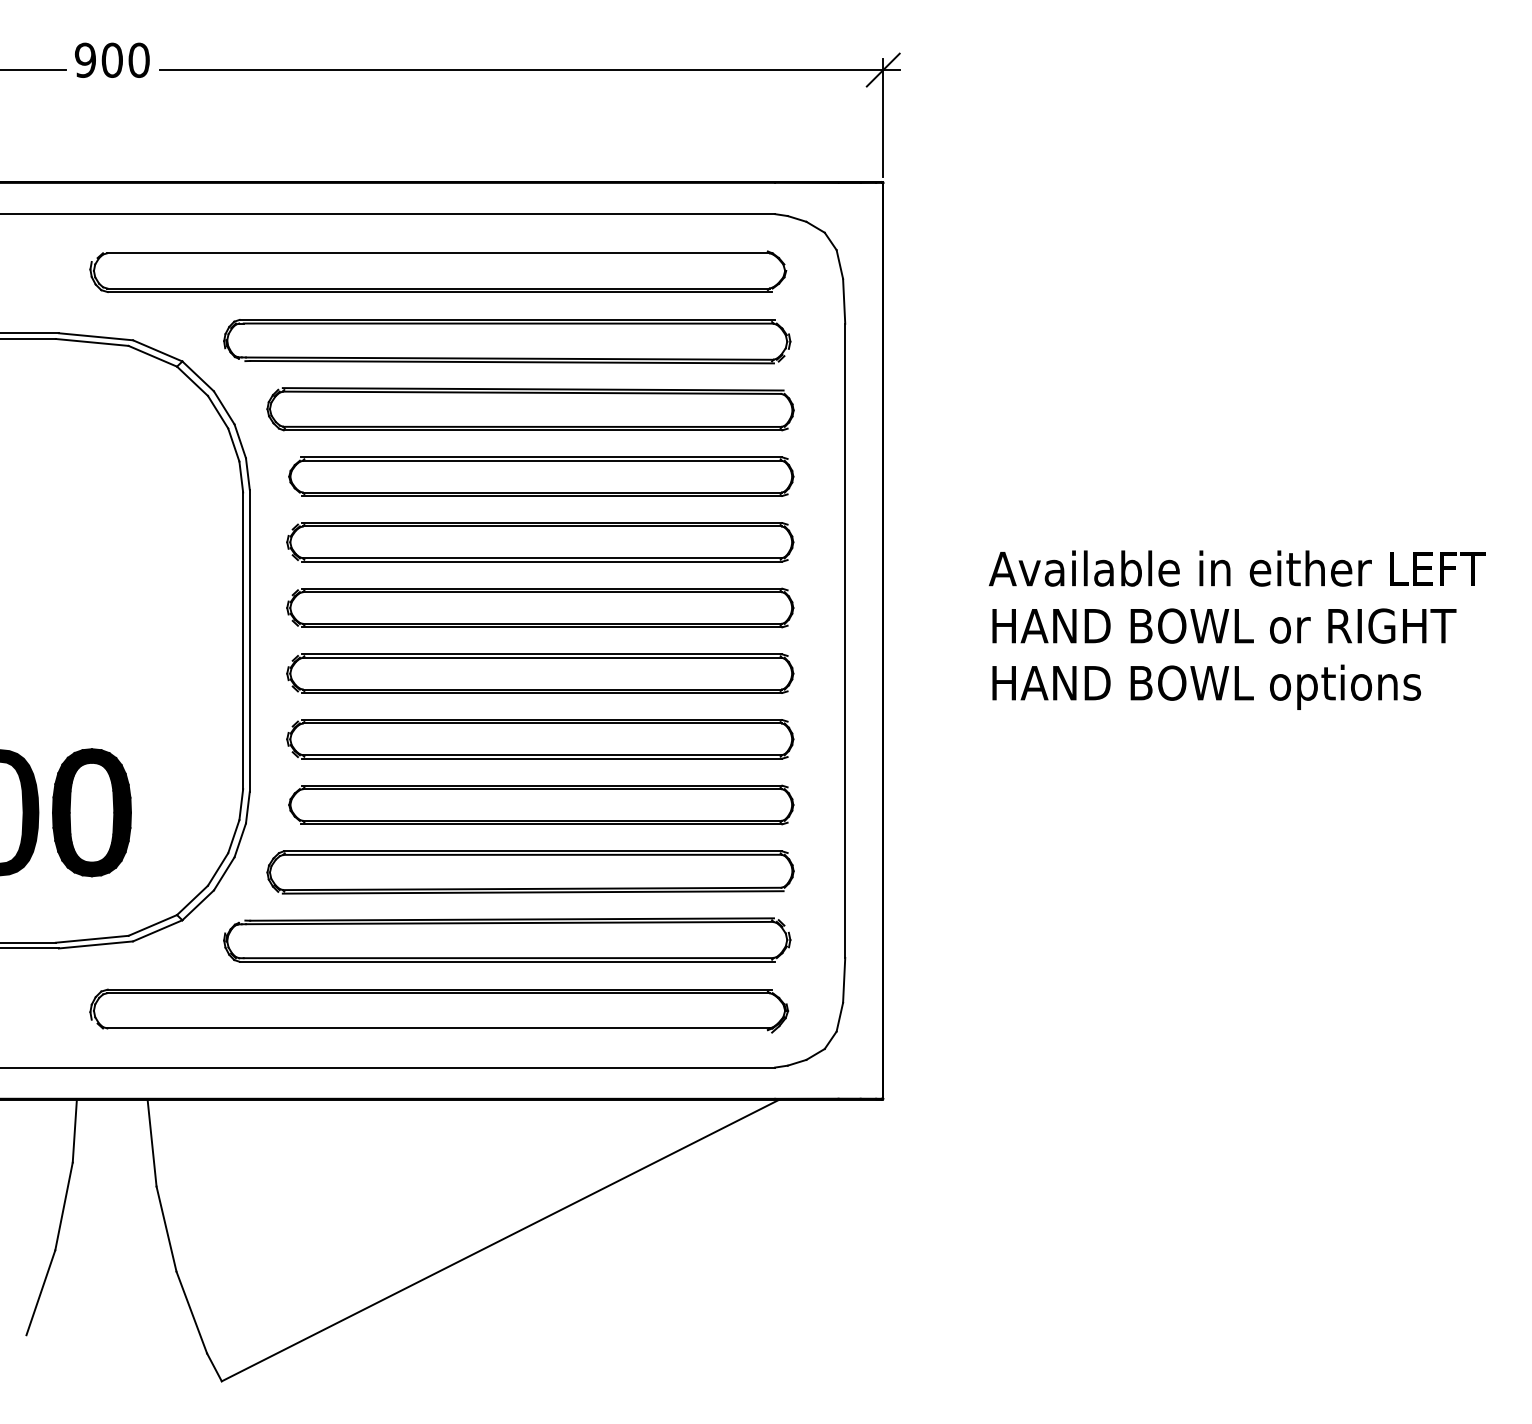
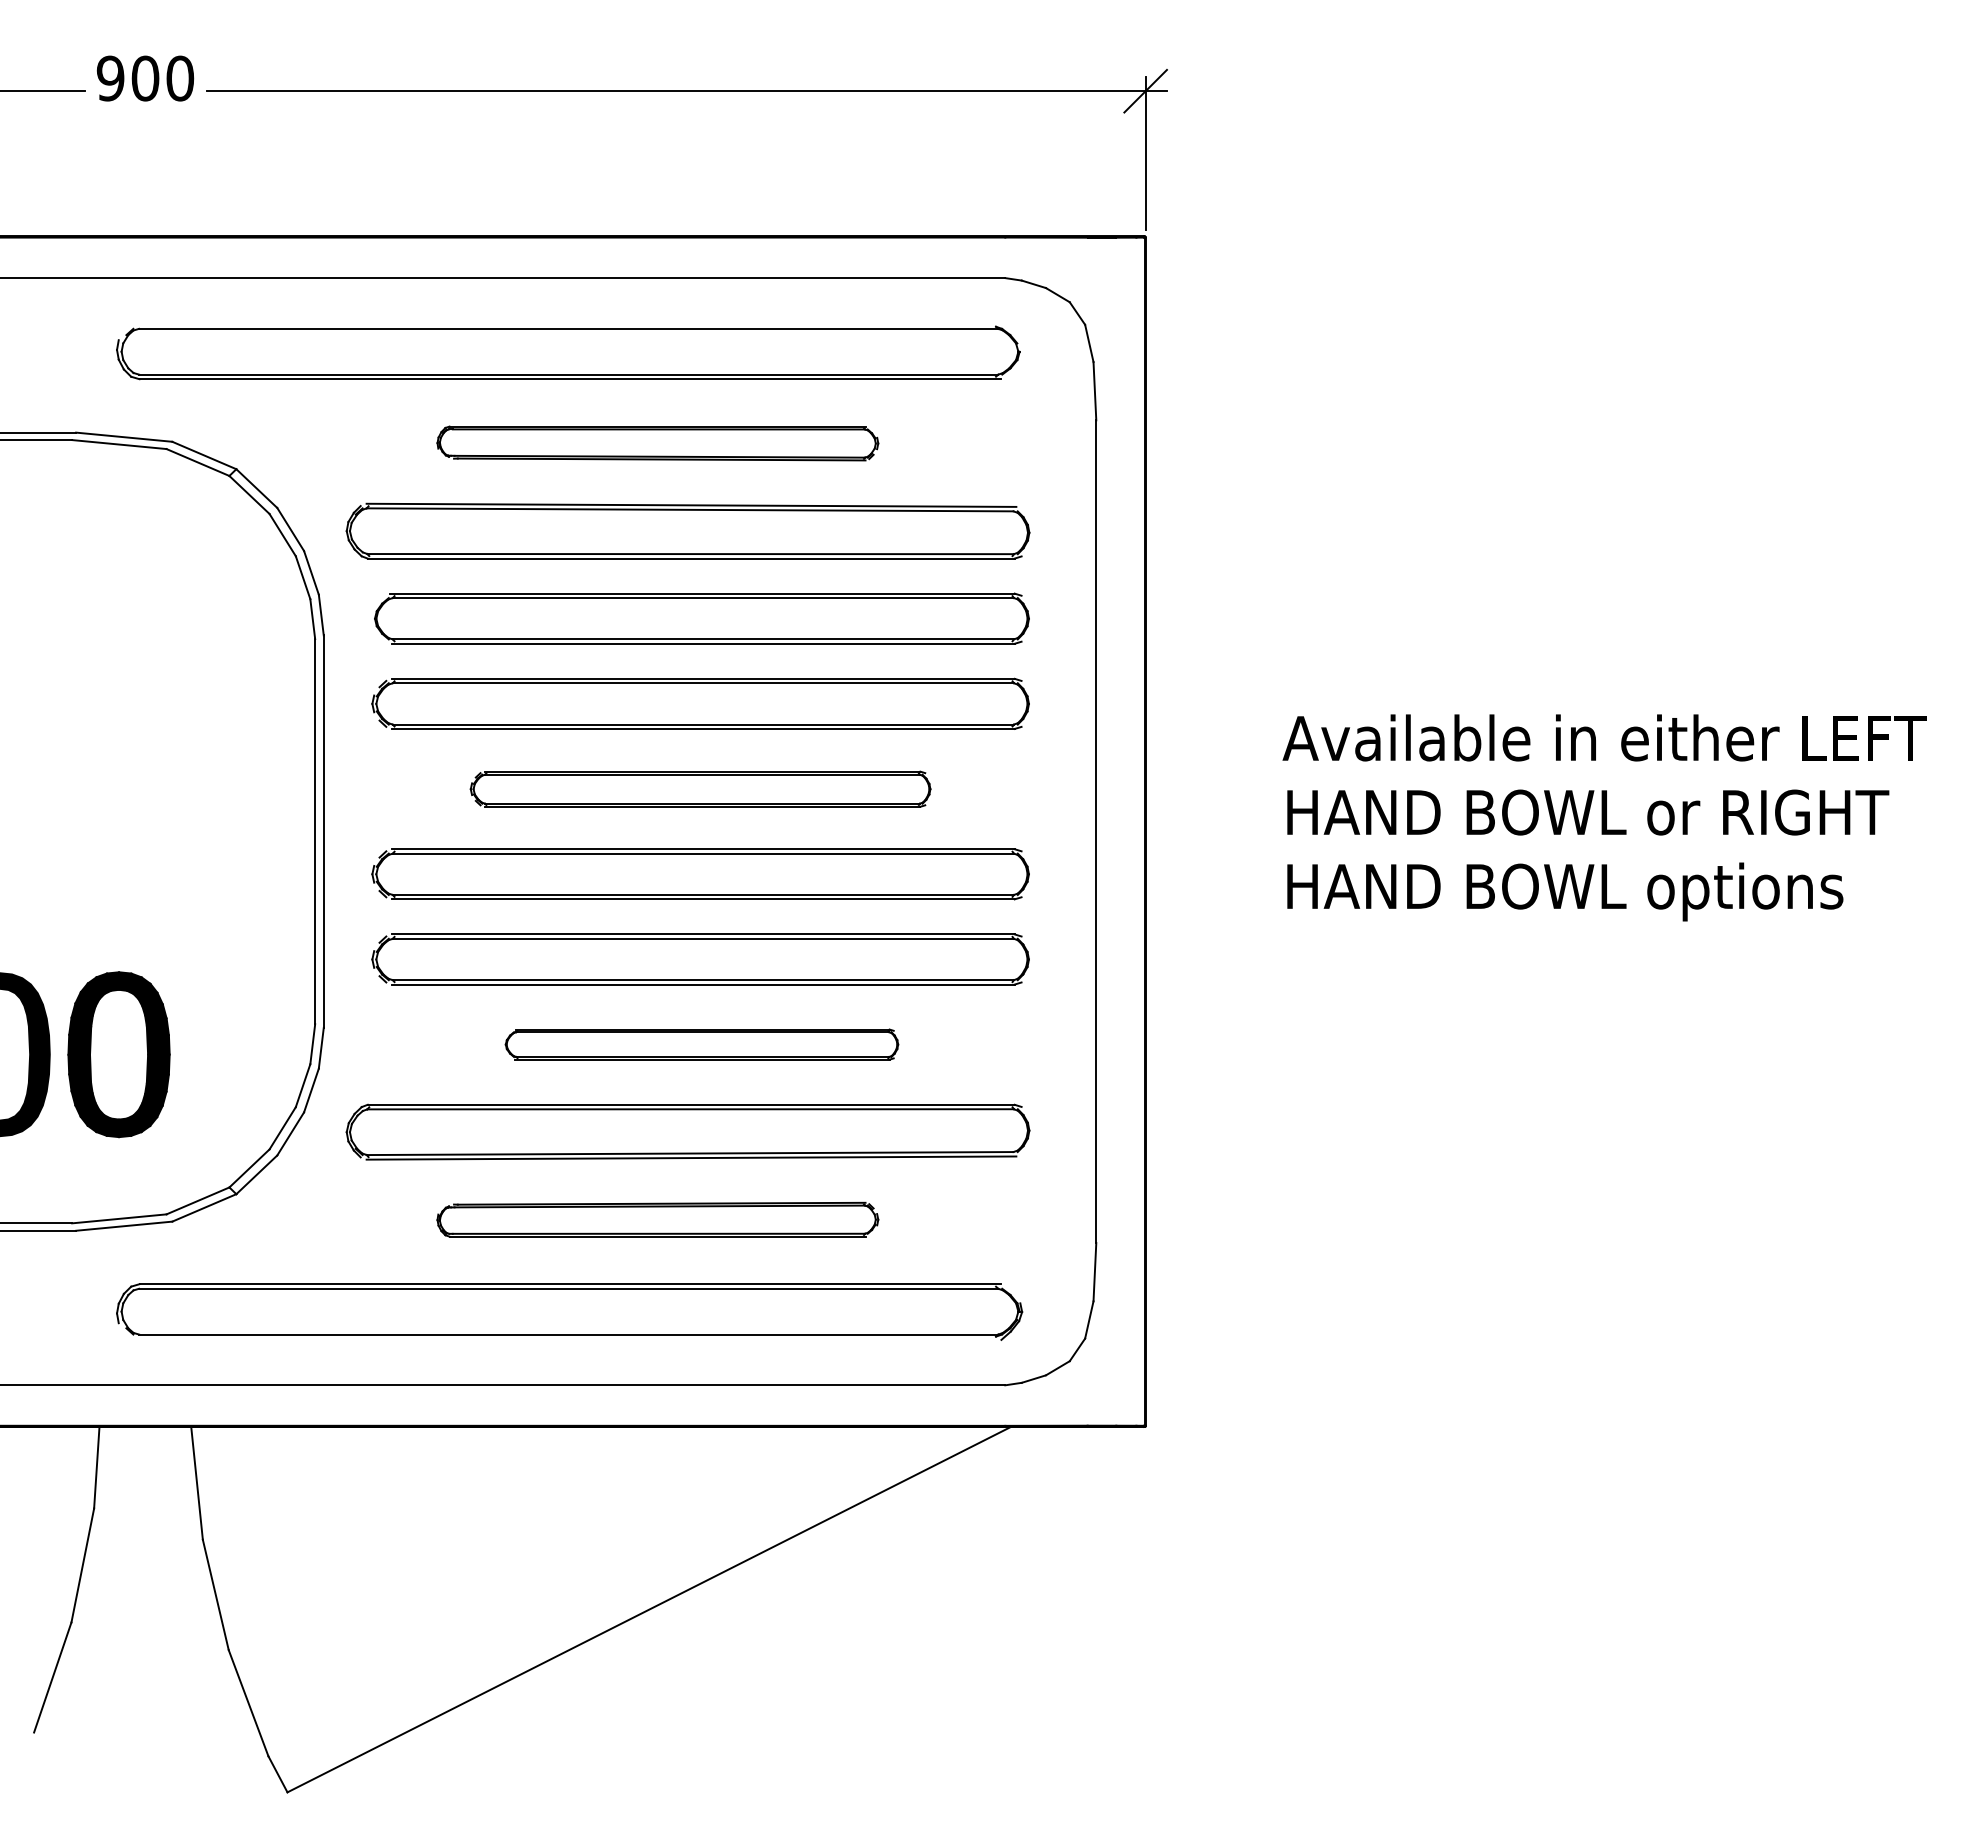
part: (507, 341) -> (657, 443), size x0.6
part: (540, 608) -> (700, 789), size x0.7
part: (540, 804) -> (701, 1044), size x0.6
part: (507, 939) -> (657, 1219), size x0.6

